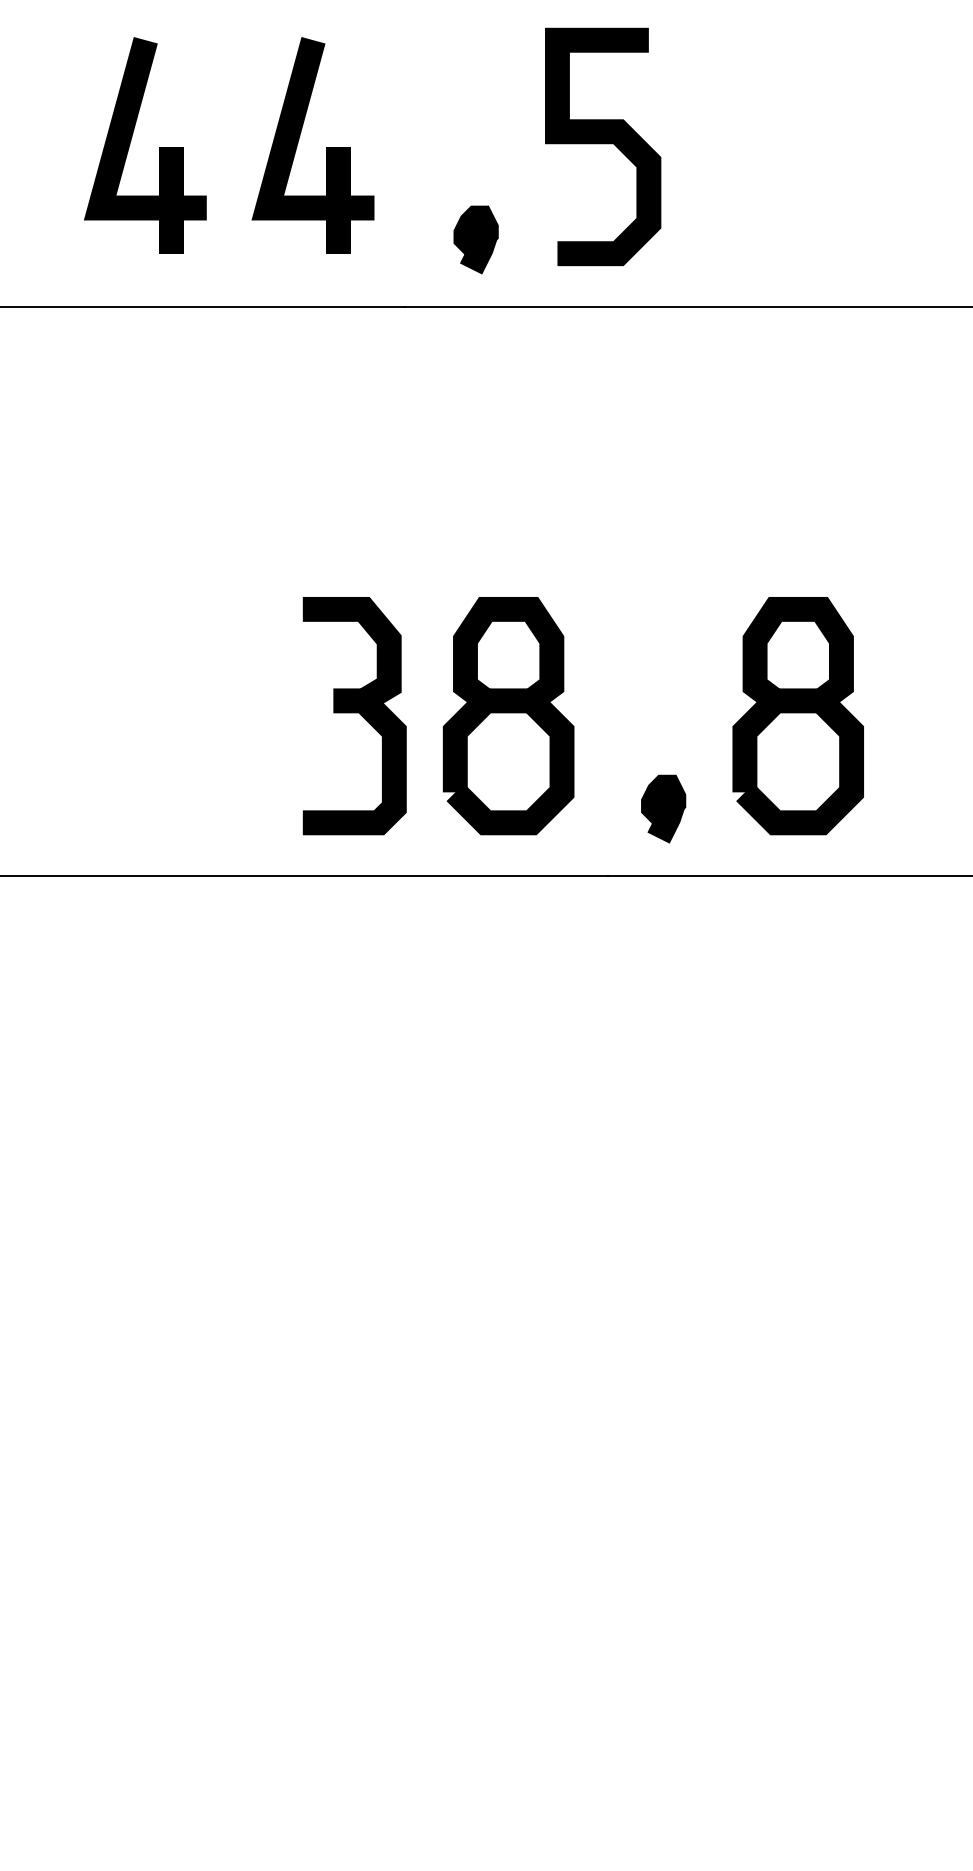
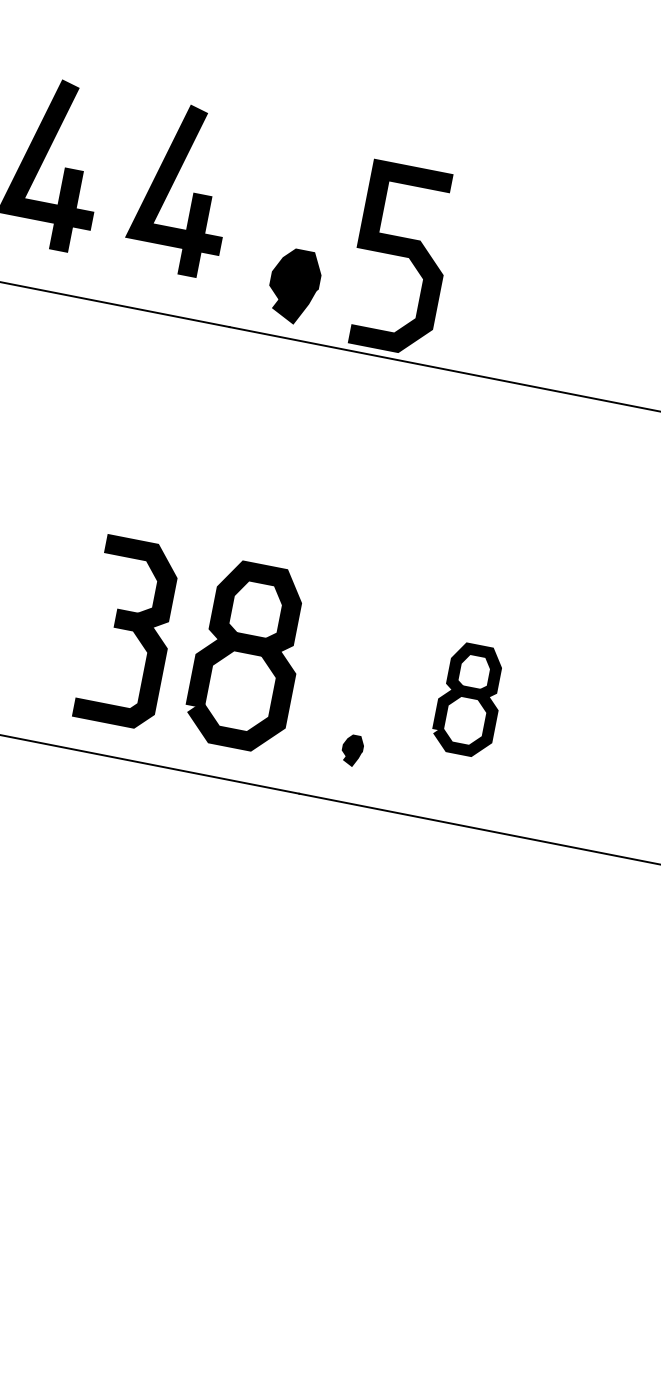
curve: (603, 144) -> (401, 256), moved
part: (475, 239) -> (293, 285), size x1.4
part: (797, 716) -> (468, 699), size x0.6
part: (663, 808) -> (352, 750), size x0.6

